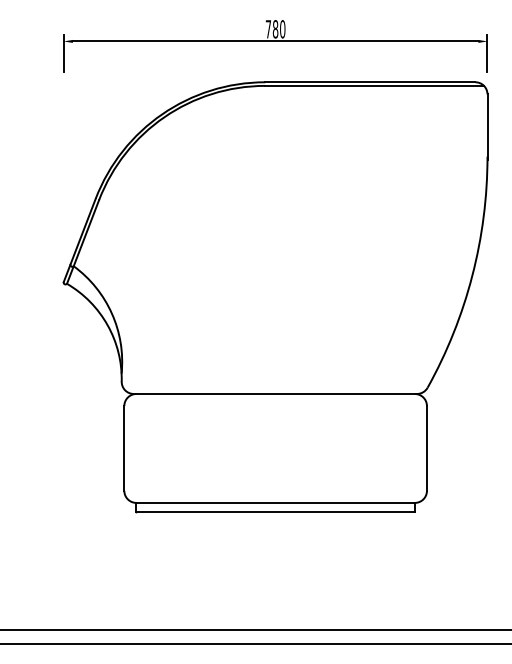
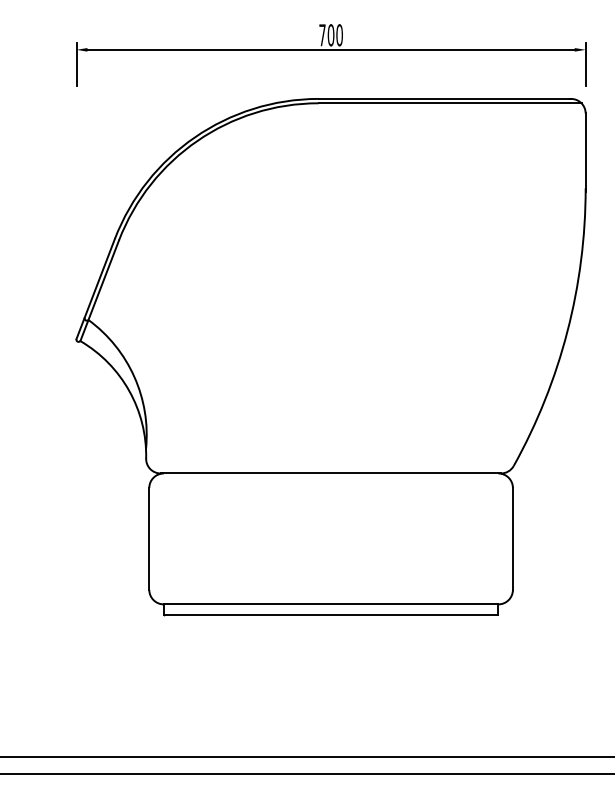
text: (275, 29) -> (330, 35), 780 -> 700

